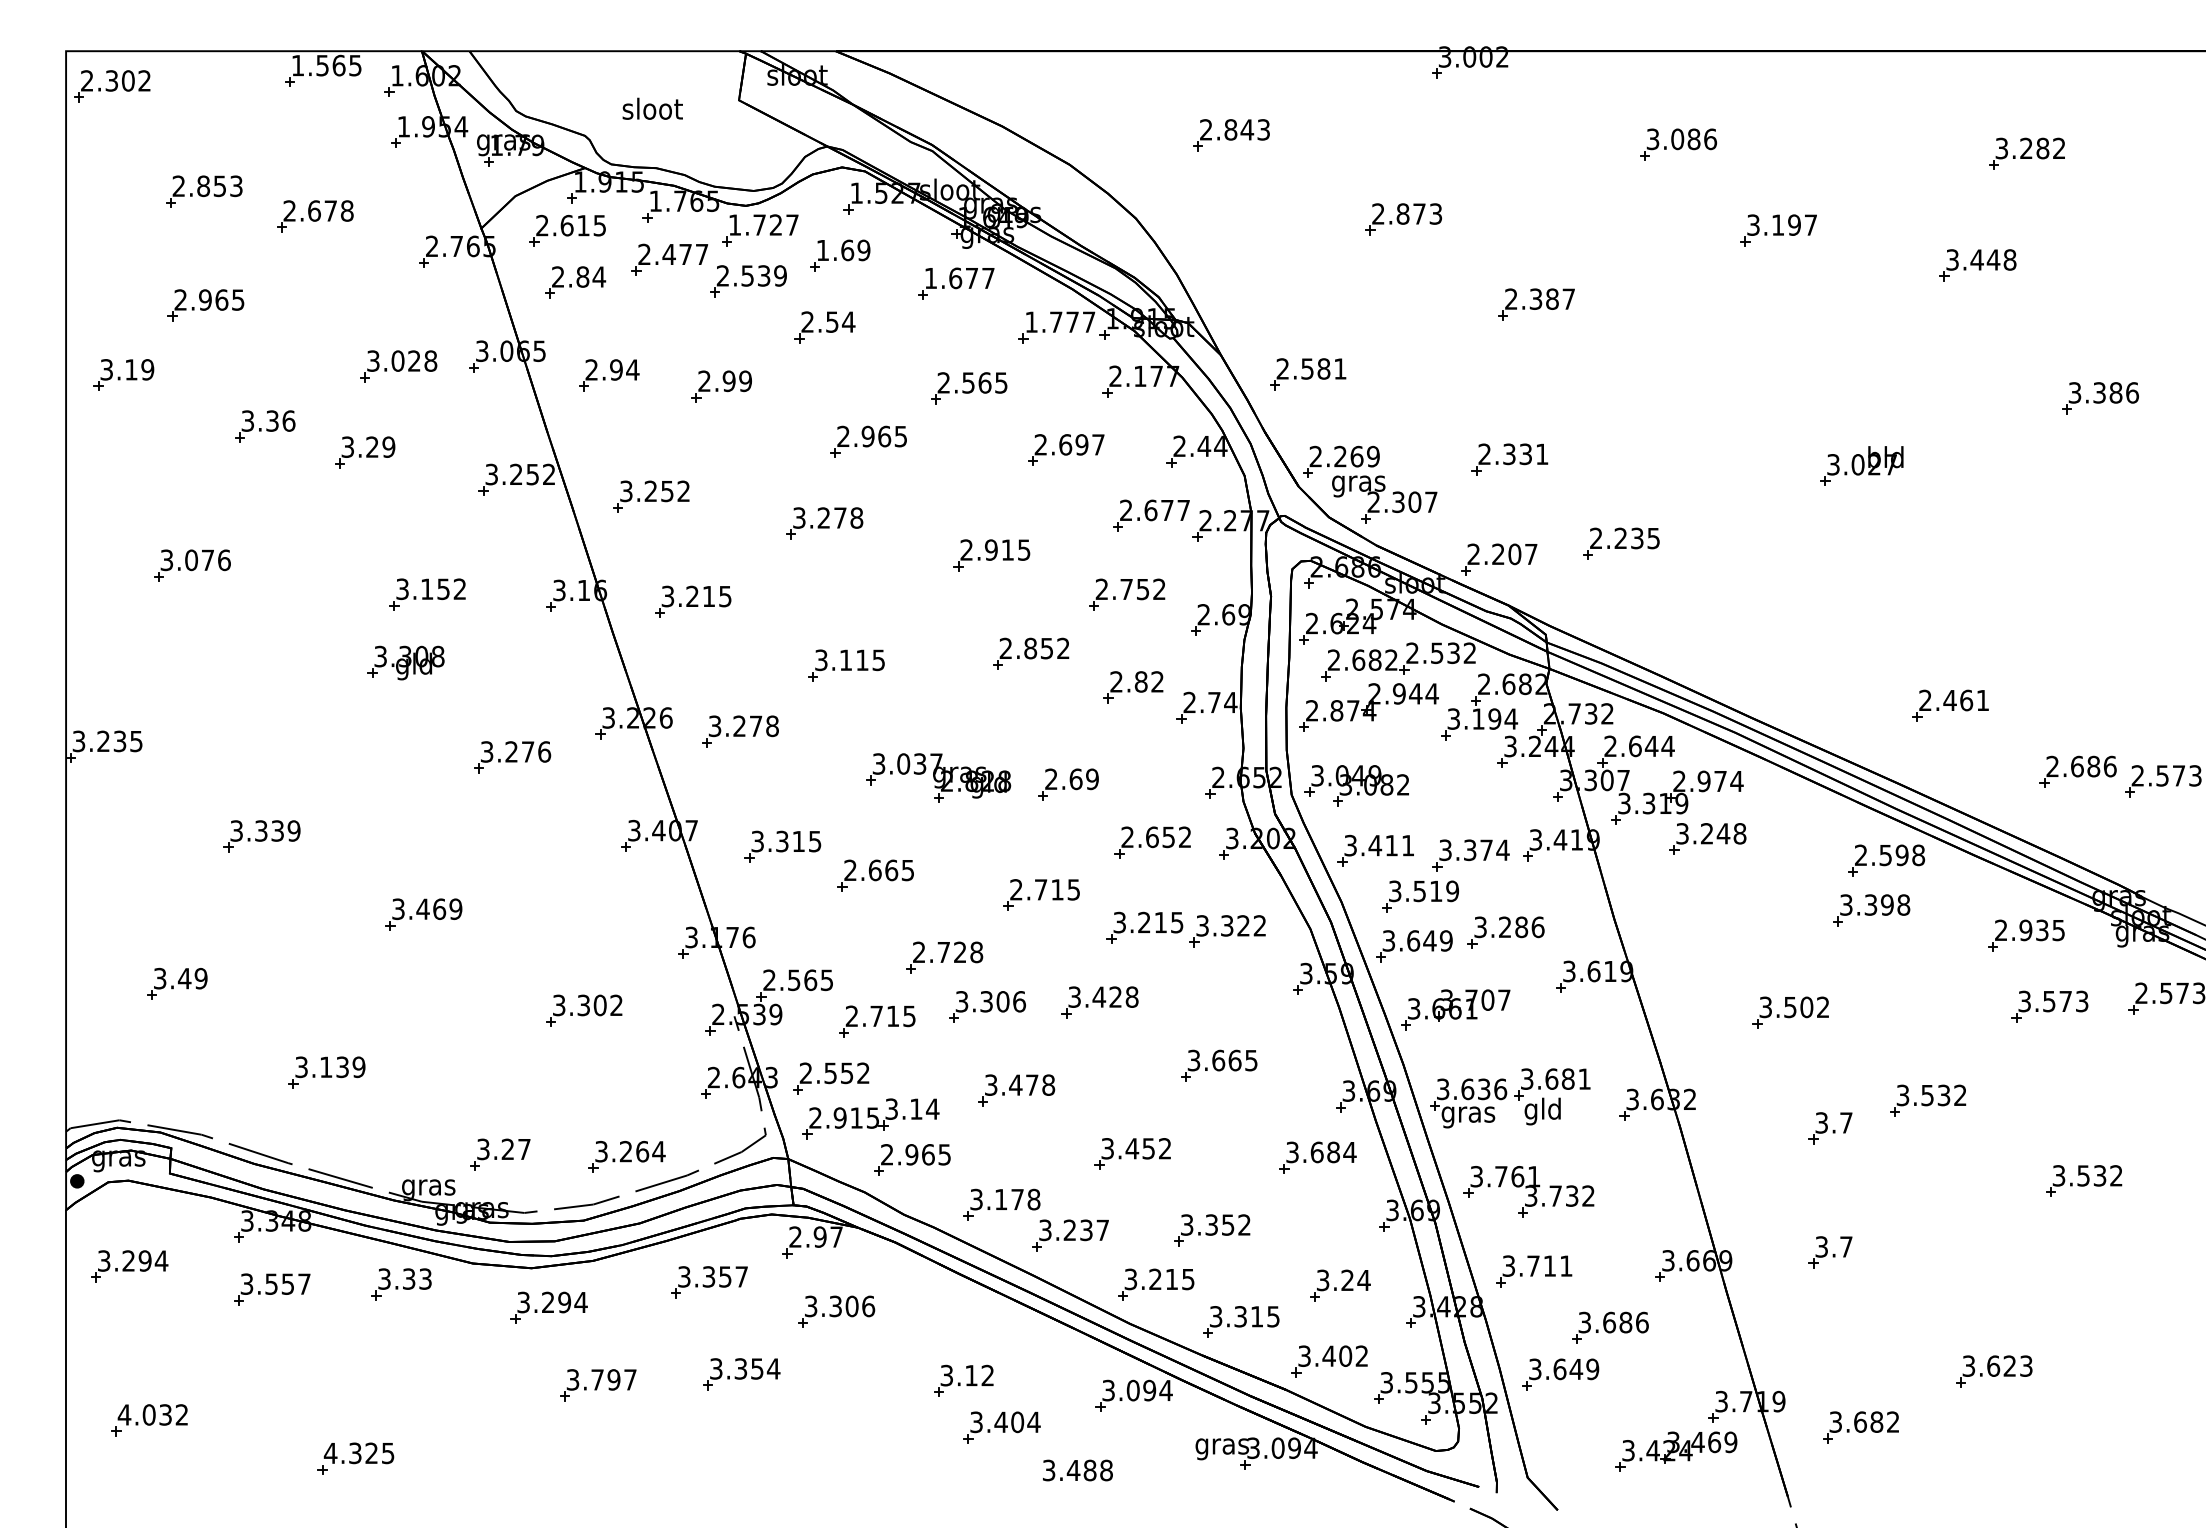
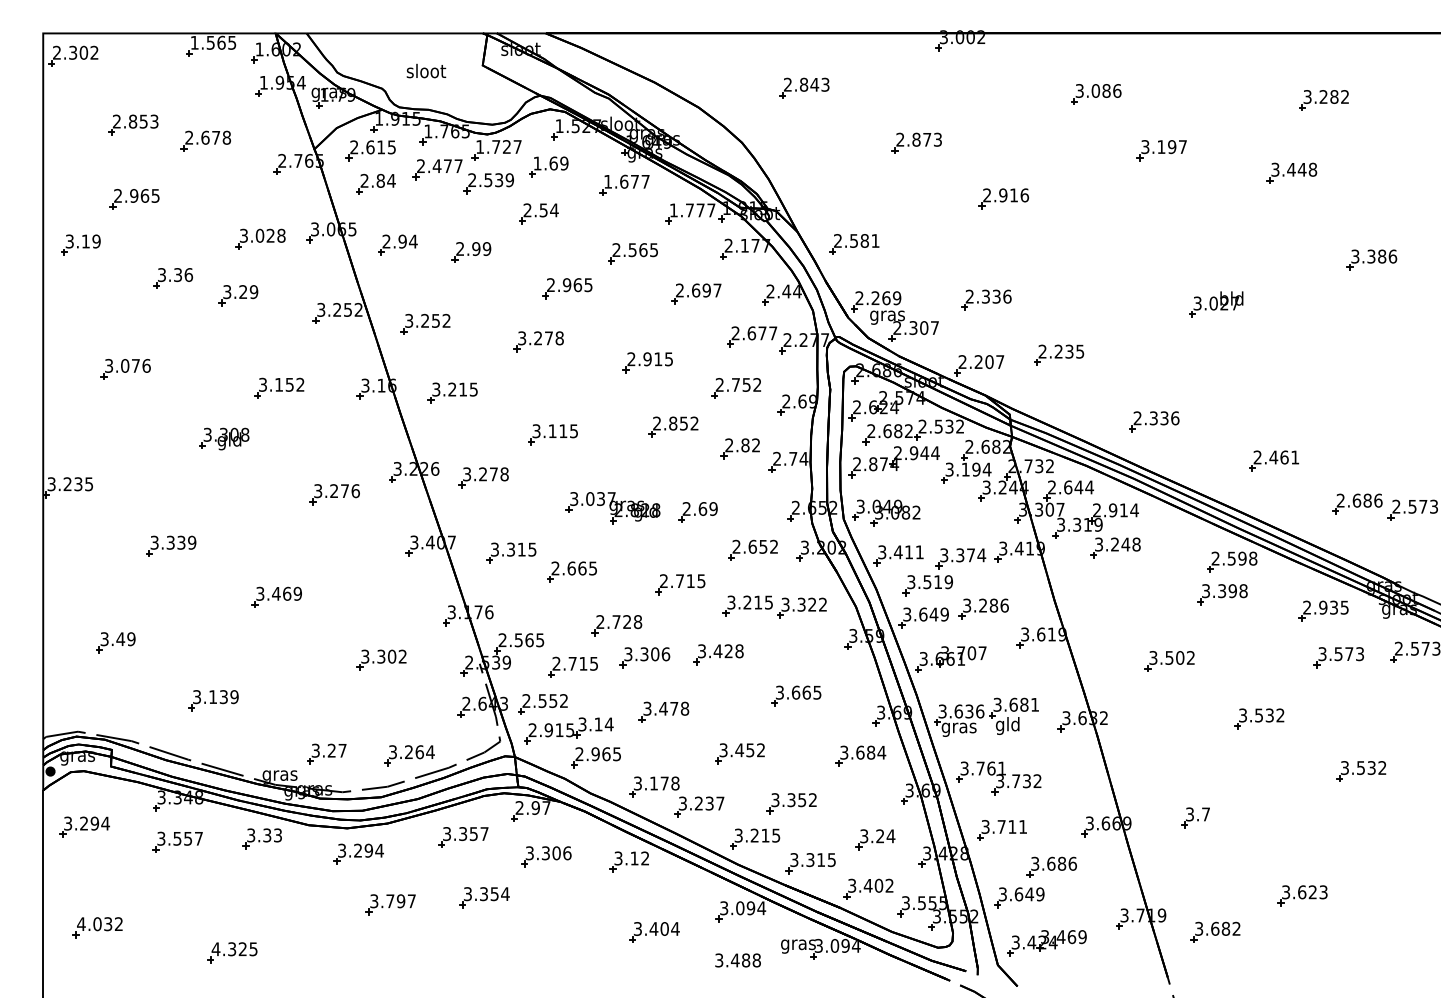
text: (1553, 299) -> (1014, 195), 2.387 -> 2.916
text: (1542, 453) -> (1007, 296), 2.331 -> 2.336
part: (1767, 645) -> (1154, 421), added
part: (406, 662) -> (224, 438), moved
text: (1719, 781) -> (1123, 510), 2.974 -> 2.914
part: (1830, 1127) -> (1195, 736), removed
part: (962, 1380) -> (628, 861), moved
part: (1675, 1452) -> (1046, 943), moved
text: (1076, 1470) -> (737, 960), moved

